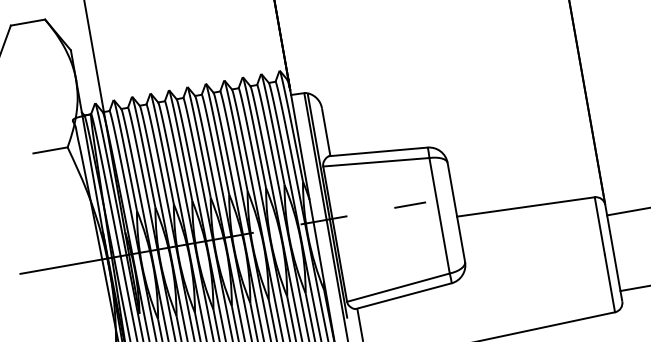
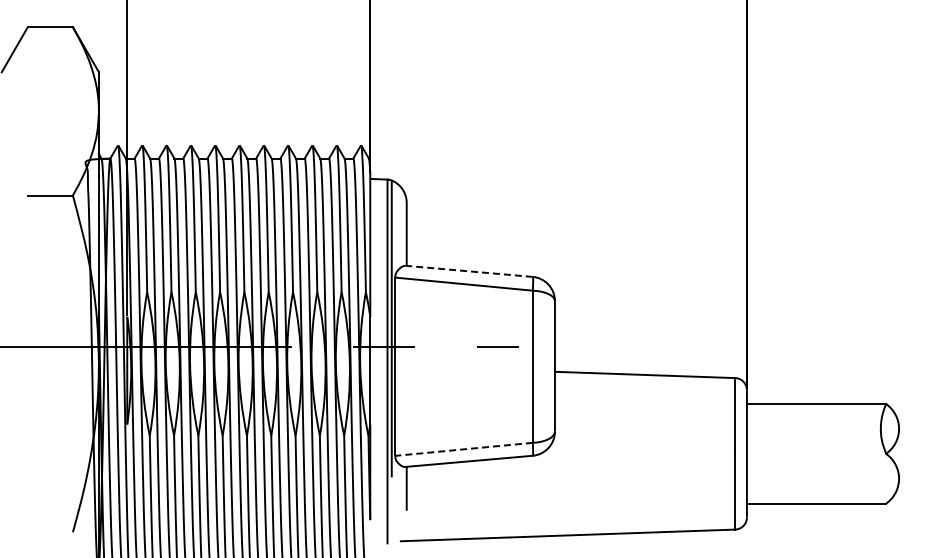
line: (378, 151) -> (469, 271), solid -> dashed
line: (398, 287) -> (463, 449), solid -> dashed

